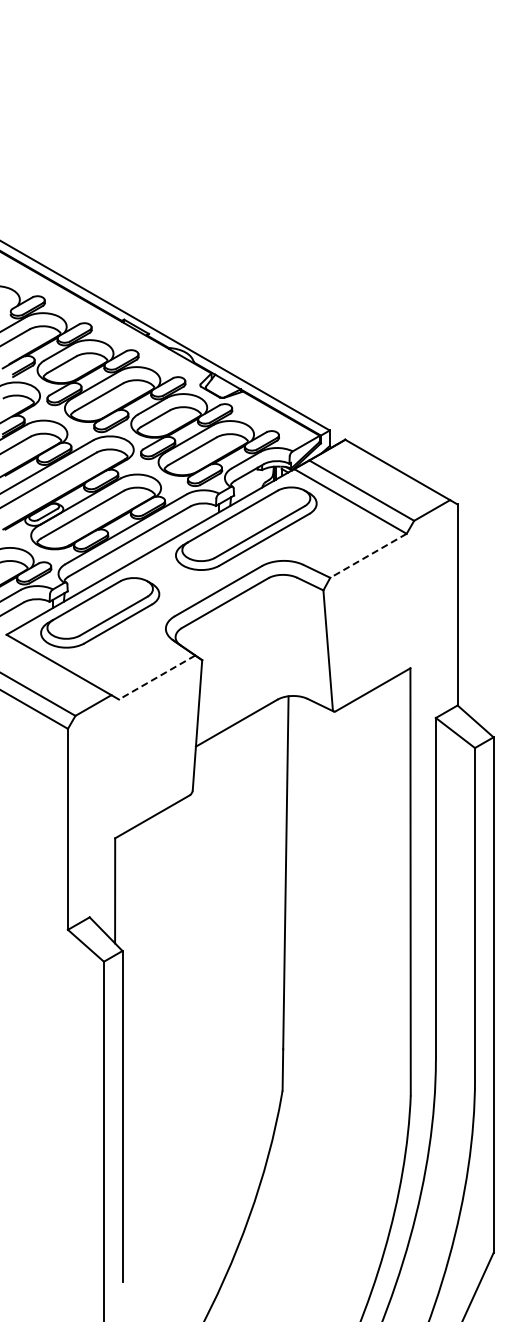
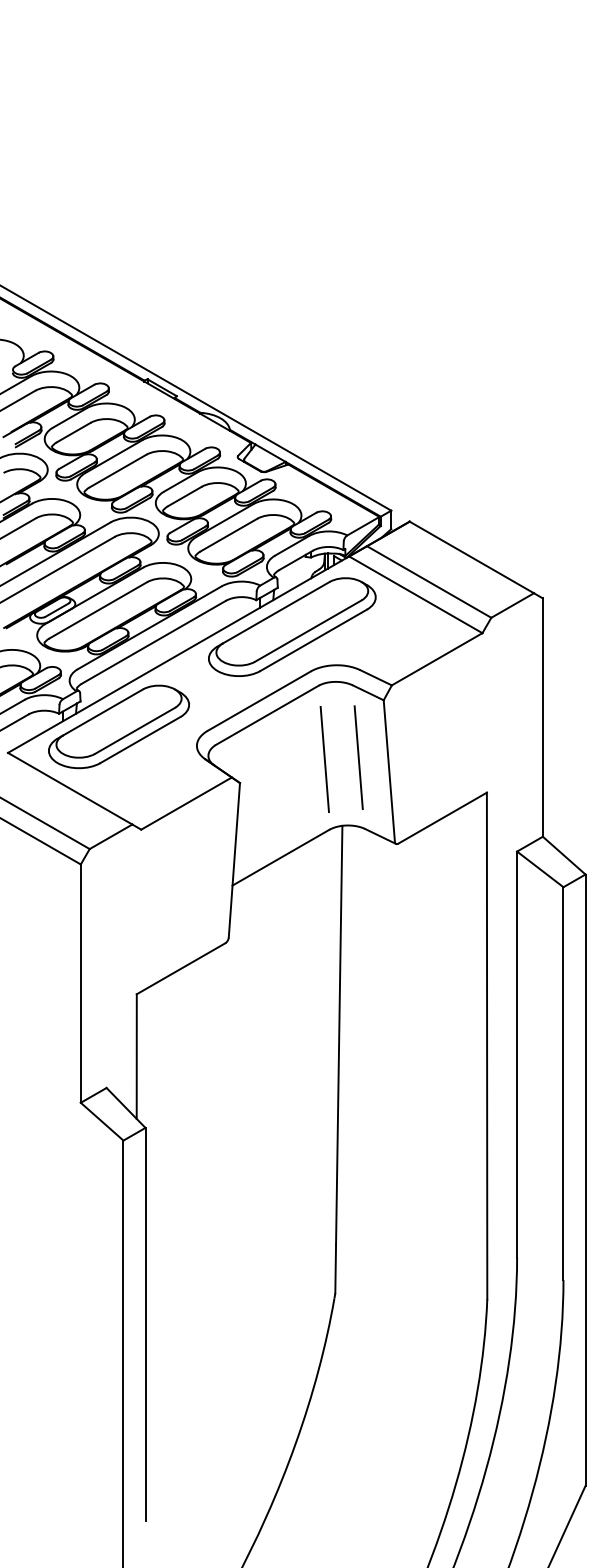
line: (368, 556) -> (437, 660), dashed -> solid
line: (301, 638) -> (357, 757), added
line: (273, 640) -> (324, 759), added
line: (156, 677) -> (185, 803), dashed -> solid

